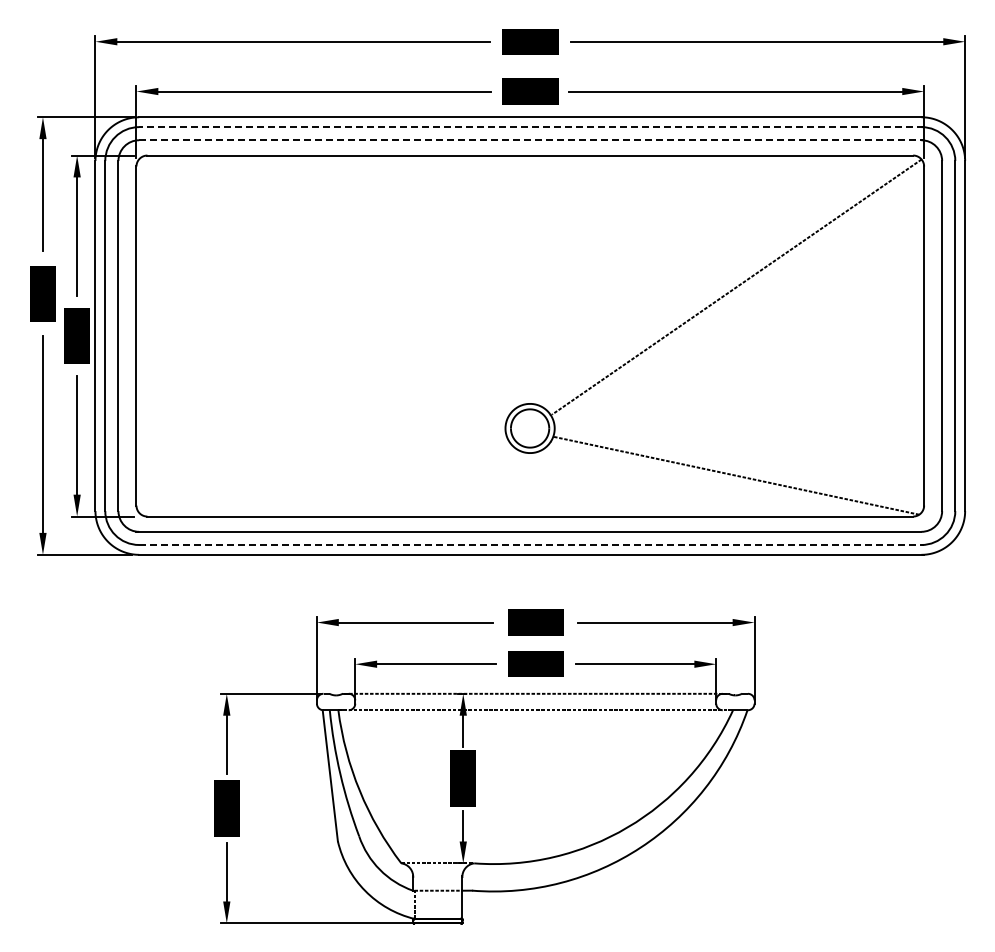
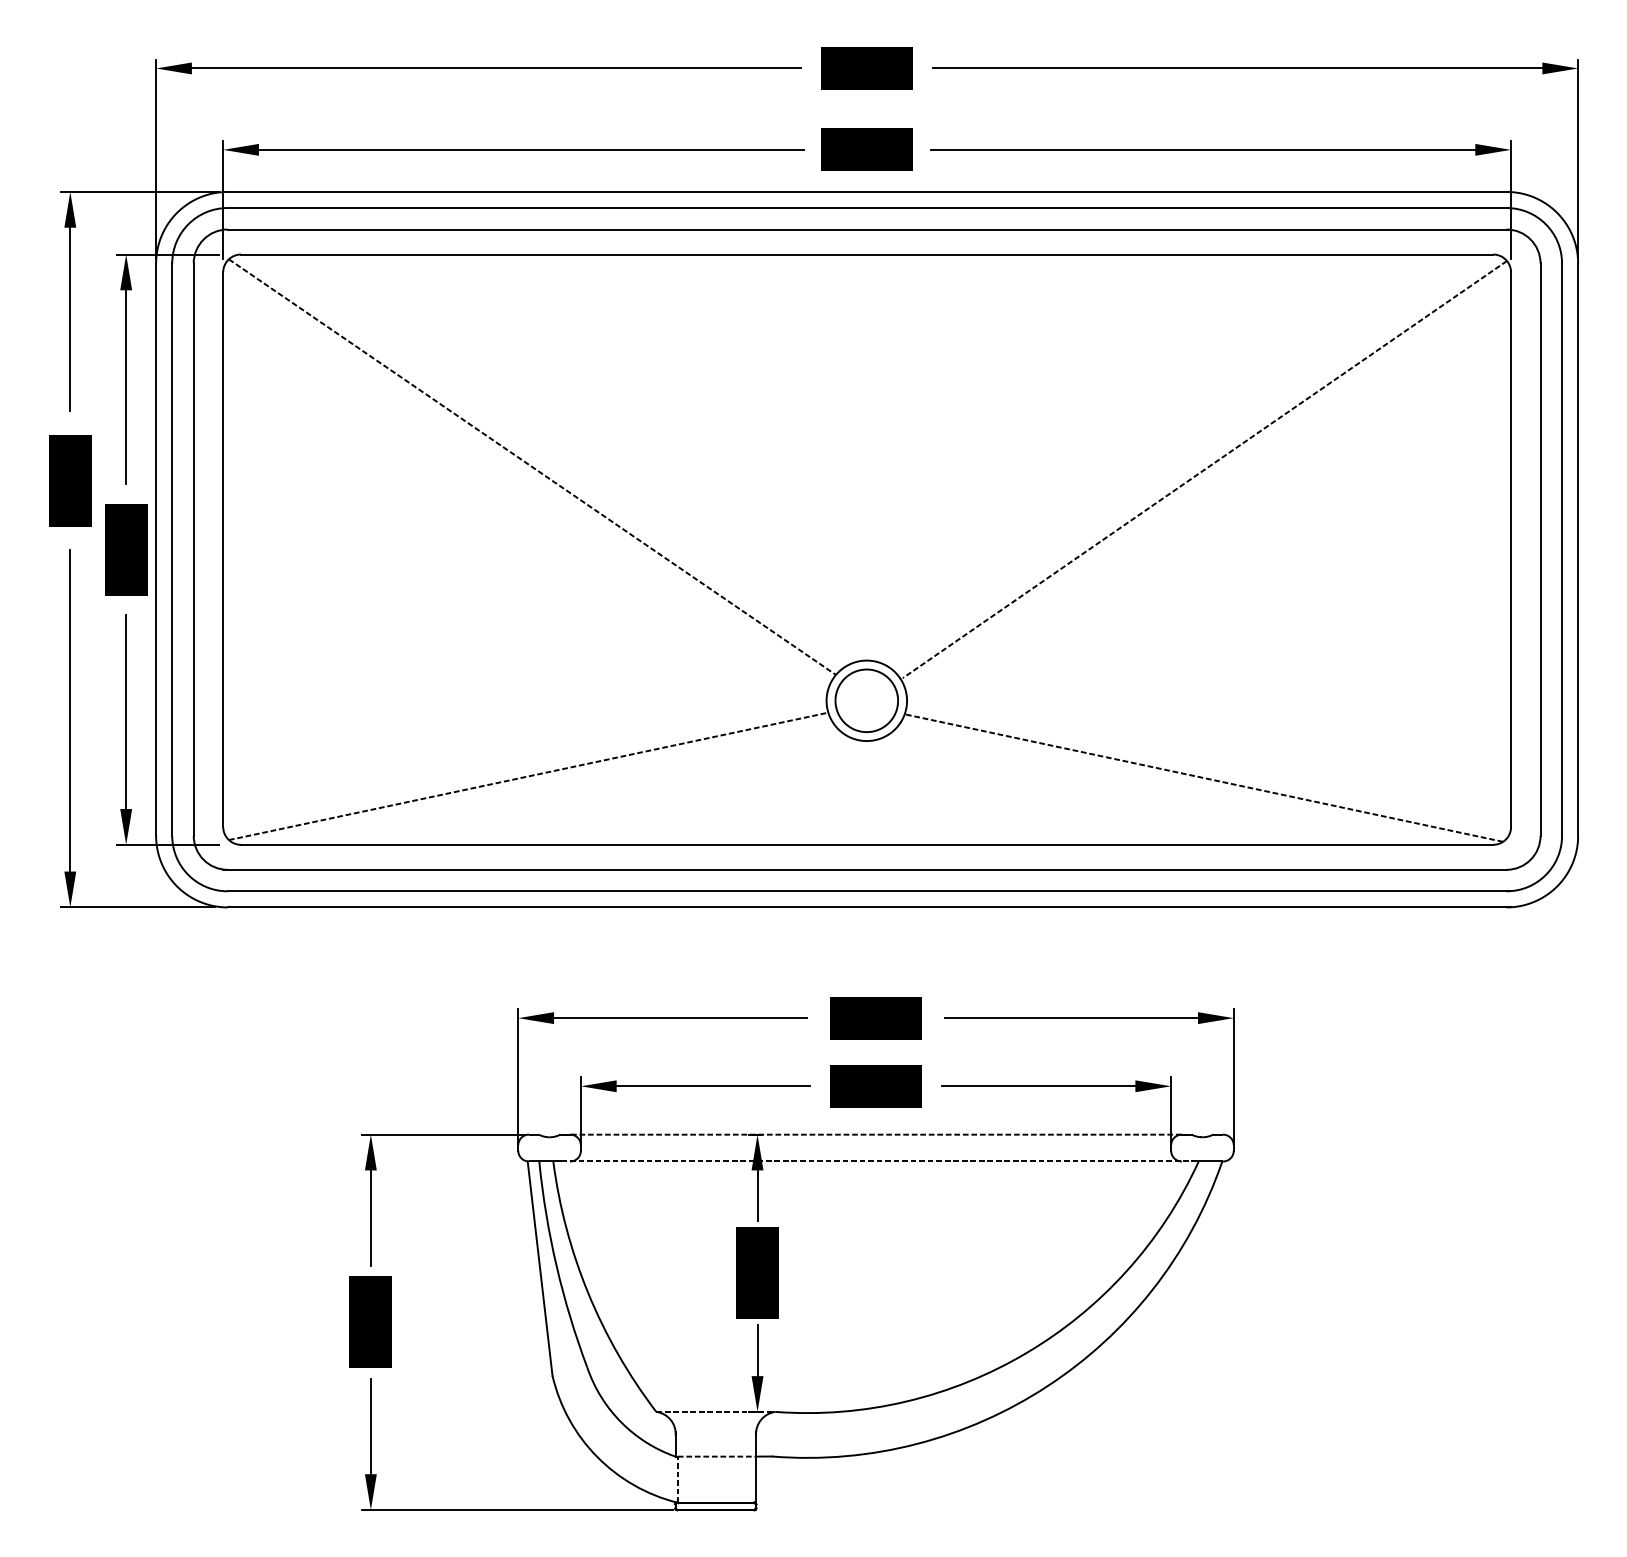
line: (531, 127) -> (869, 208), dashed -> solid
line: (532, 140) -> (870, 229), dashed -> solid
line: (325, 285) -> (532, 467), added
line: (323, 474) -> (528, 776), added
line: (532, 545) -> (870, 892), dashed -> solid

